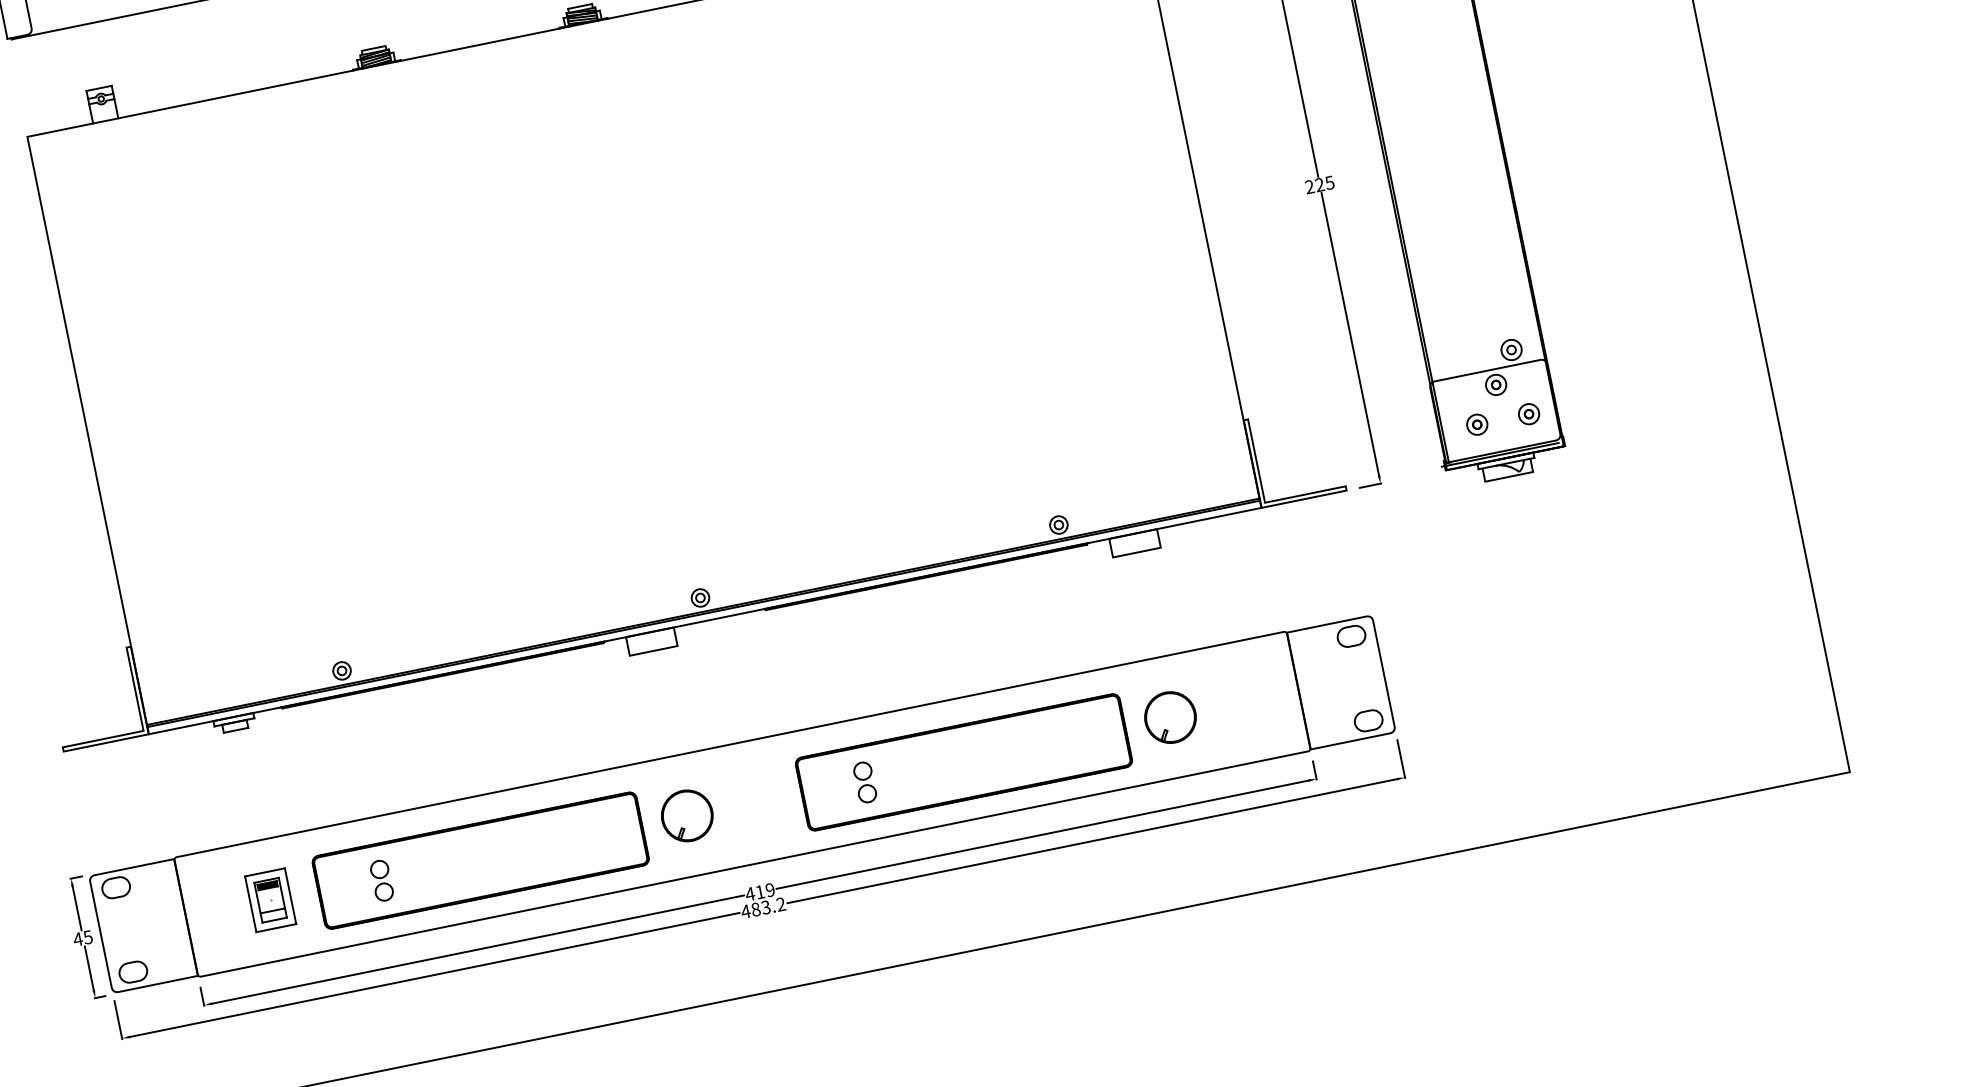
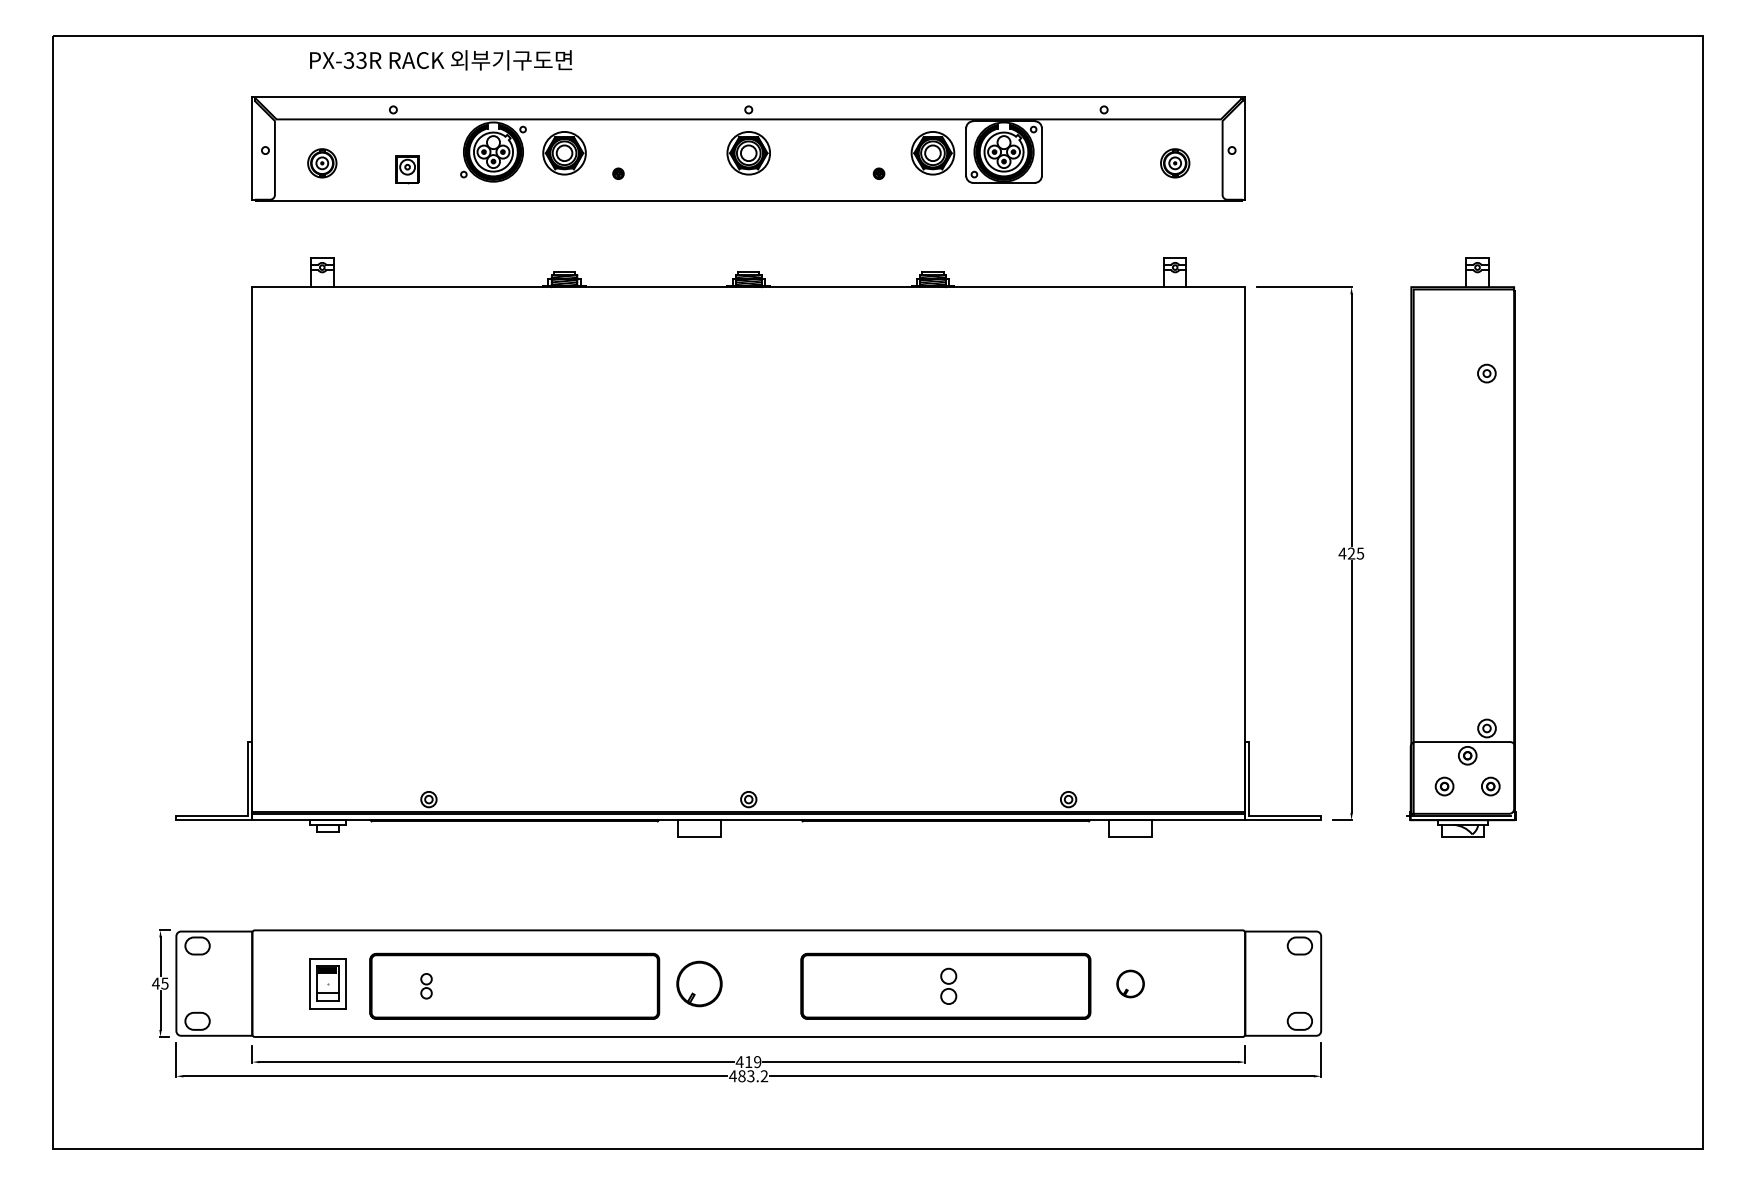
text: (1309, 186) -> (1342, 553), 225 -> 425
part: (1170, 717) -> (1130, 983), size x0.6
part: (864, 781) -> (948, 985), moved
part: (381, 879) -> (426, 985), size x0.7

